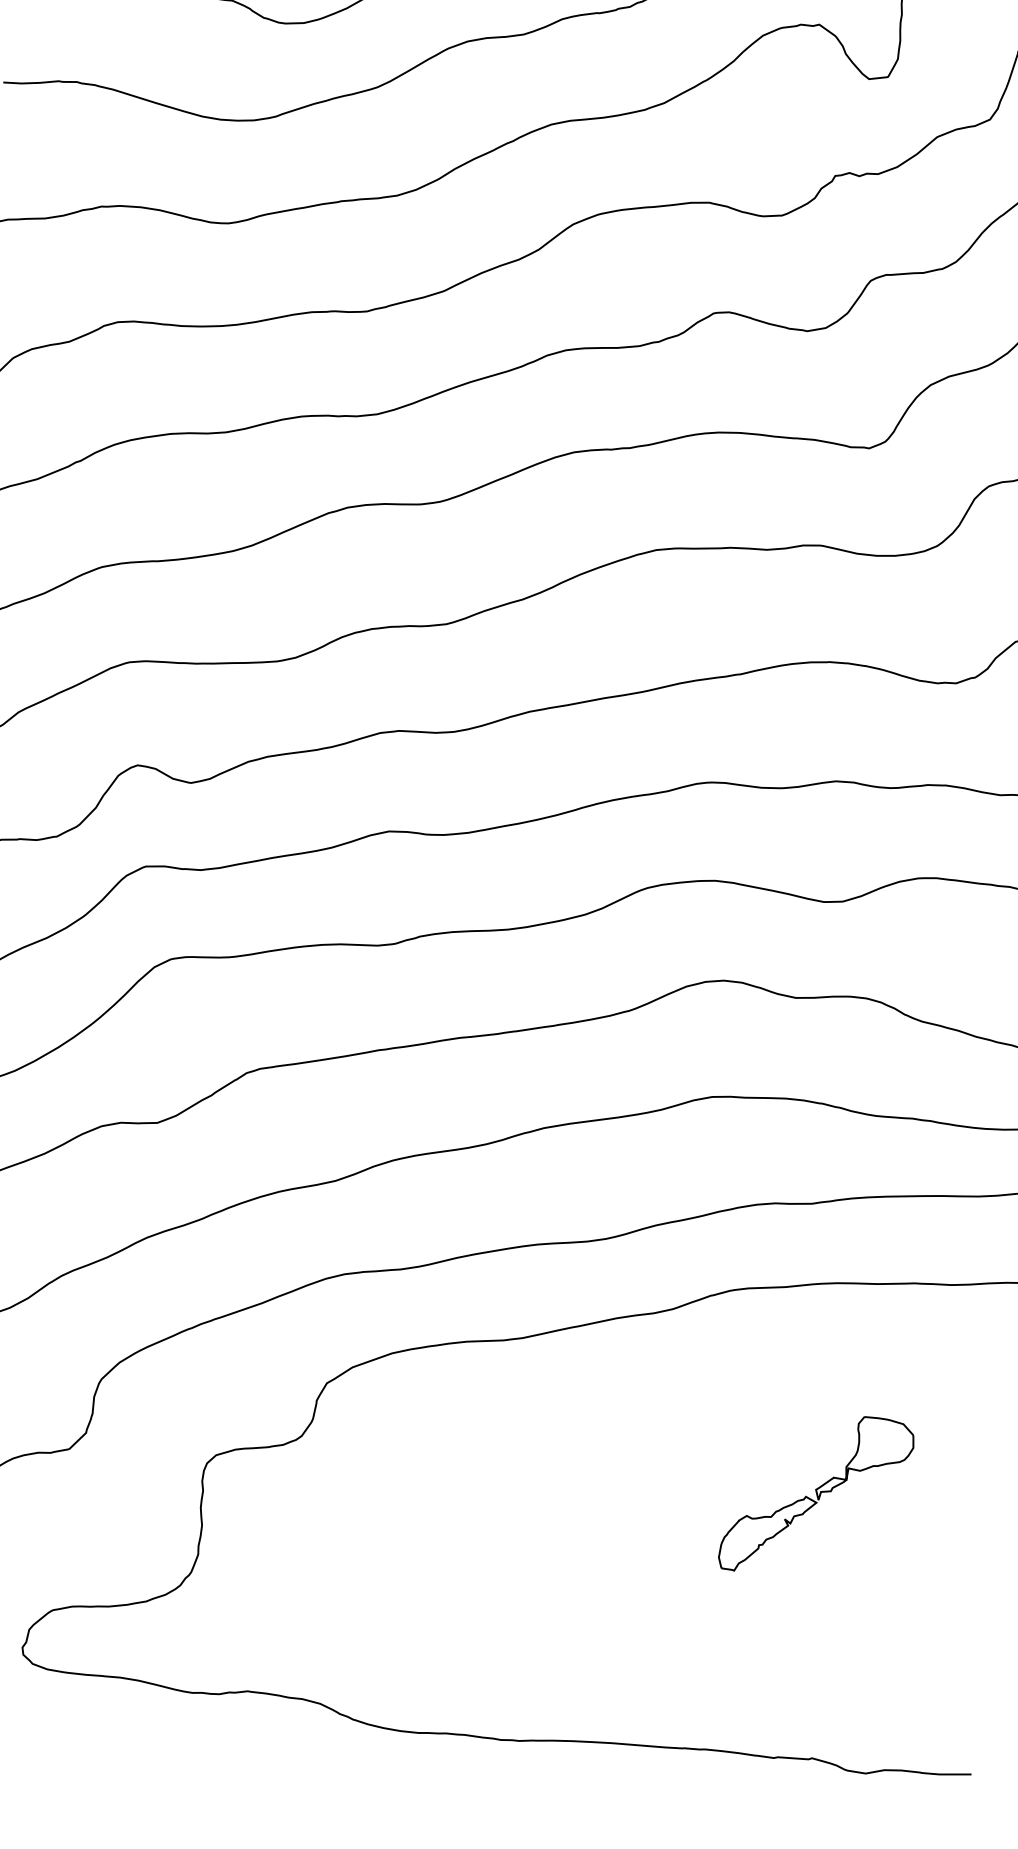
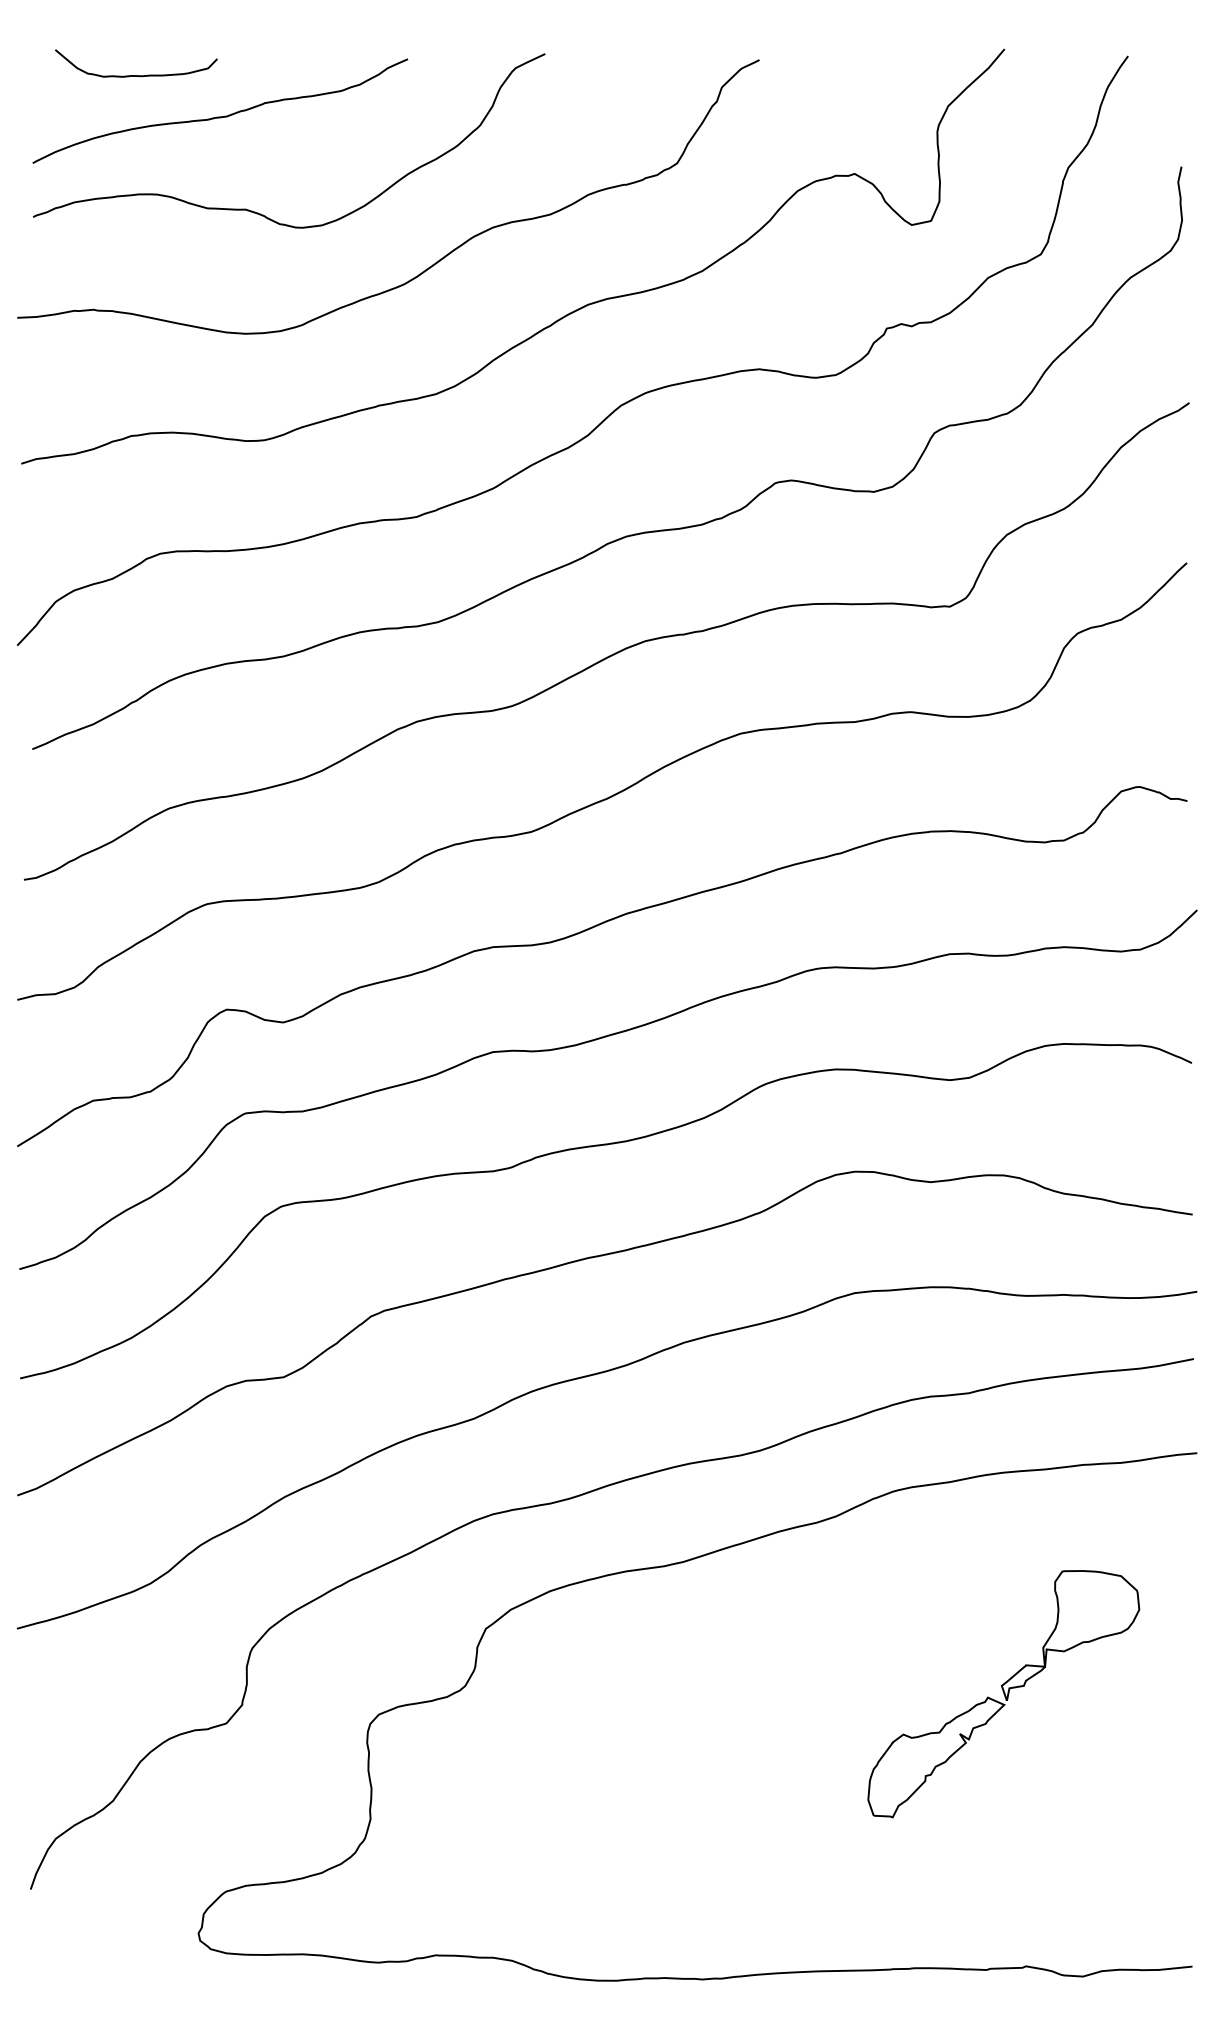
part: (816, 1495) -> (1003, 1694), size x1.43

